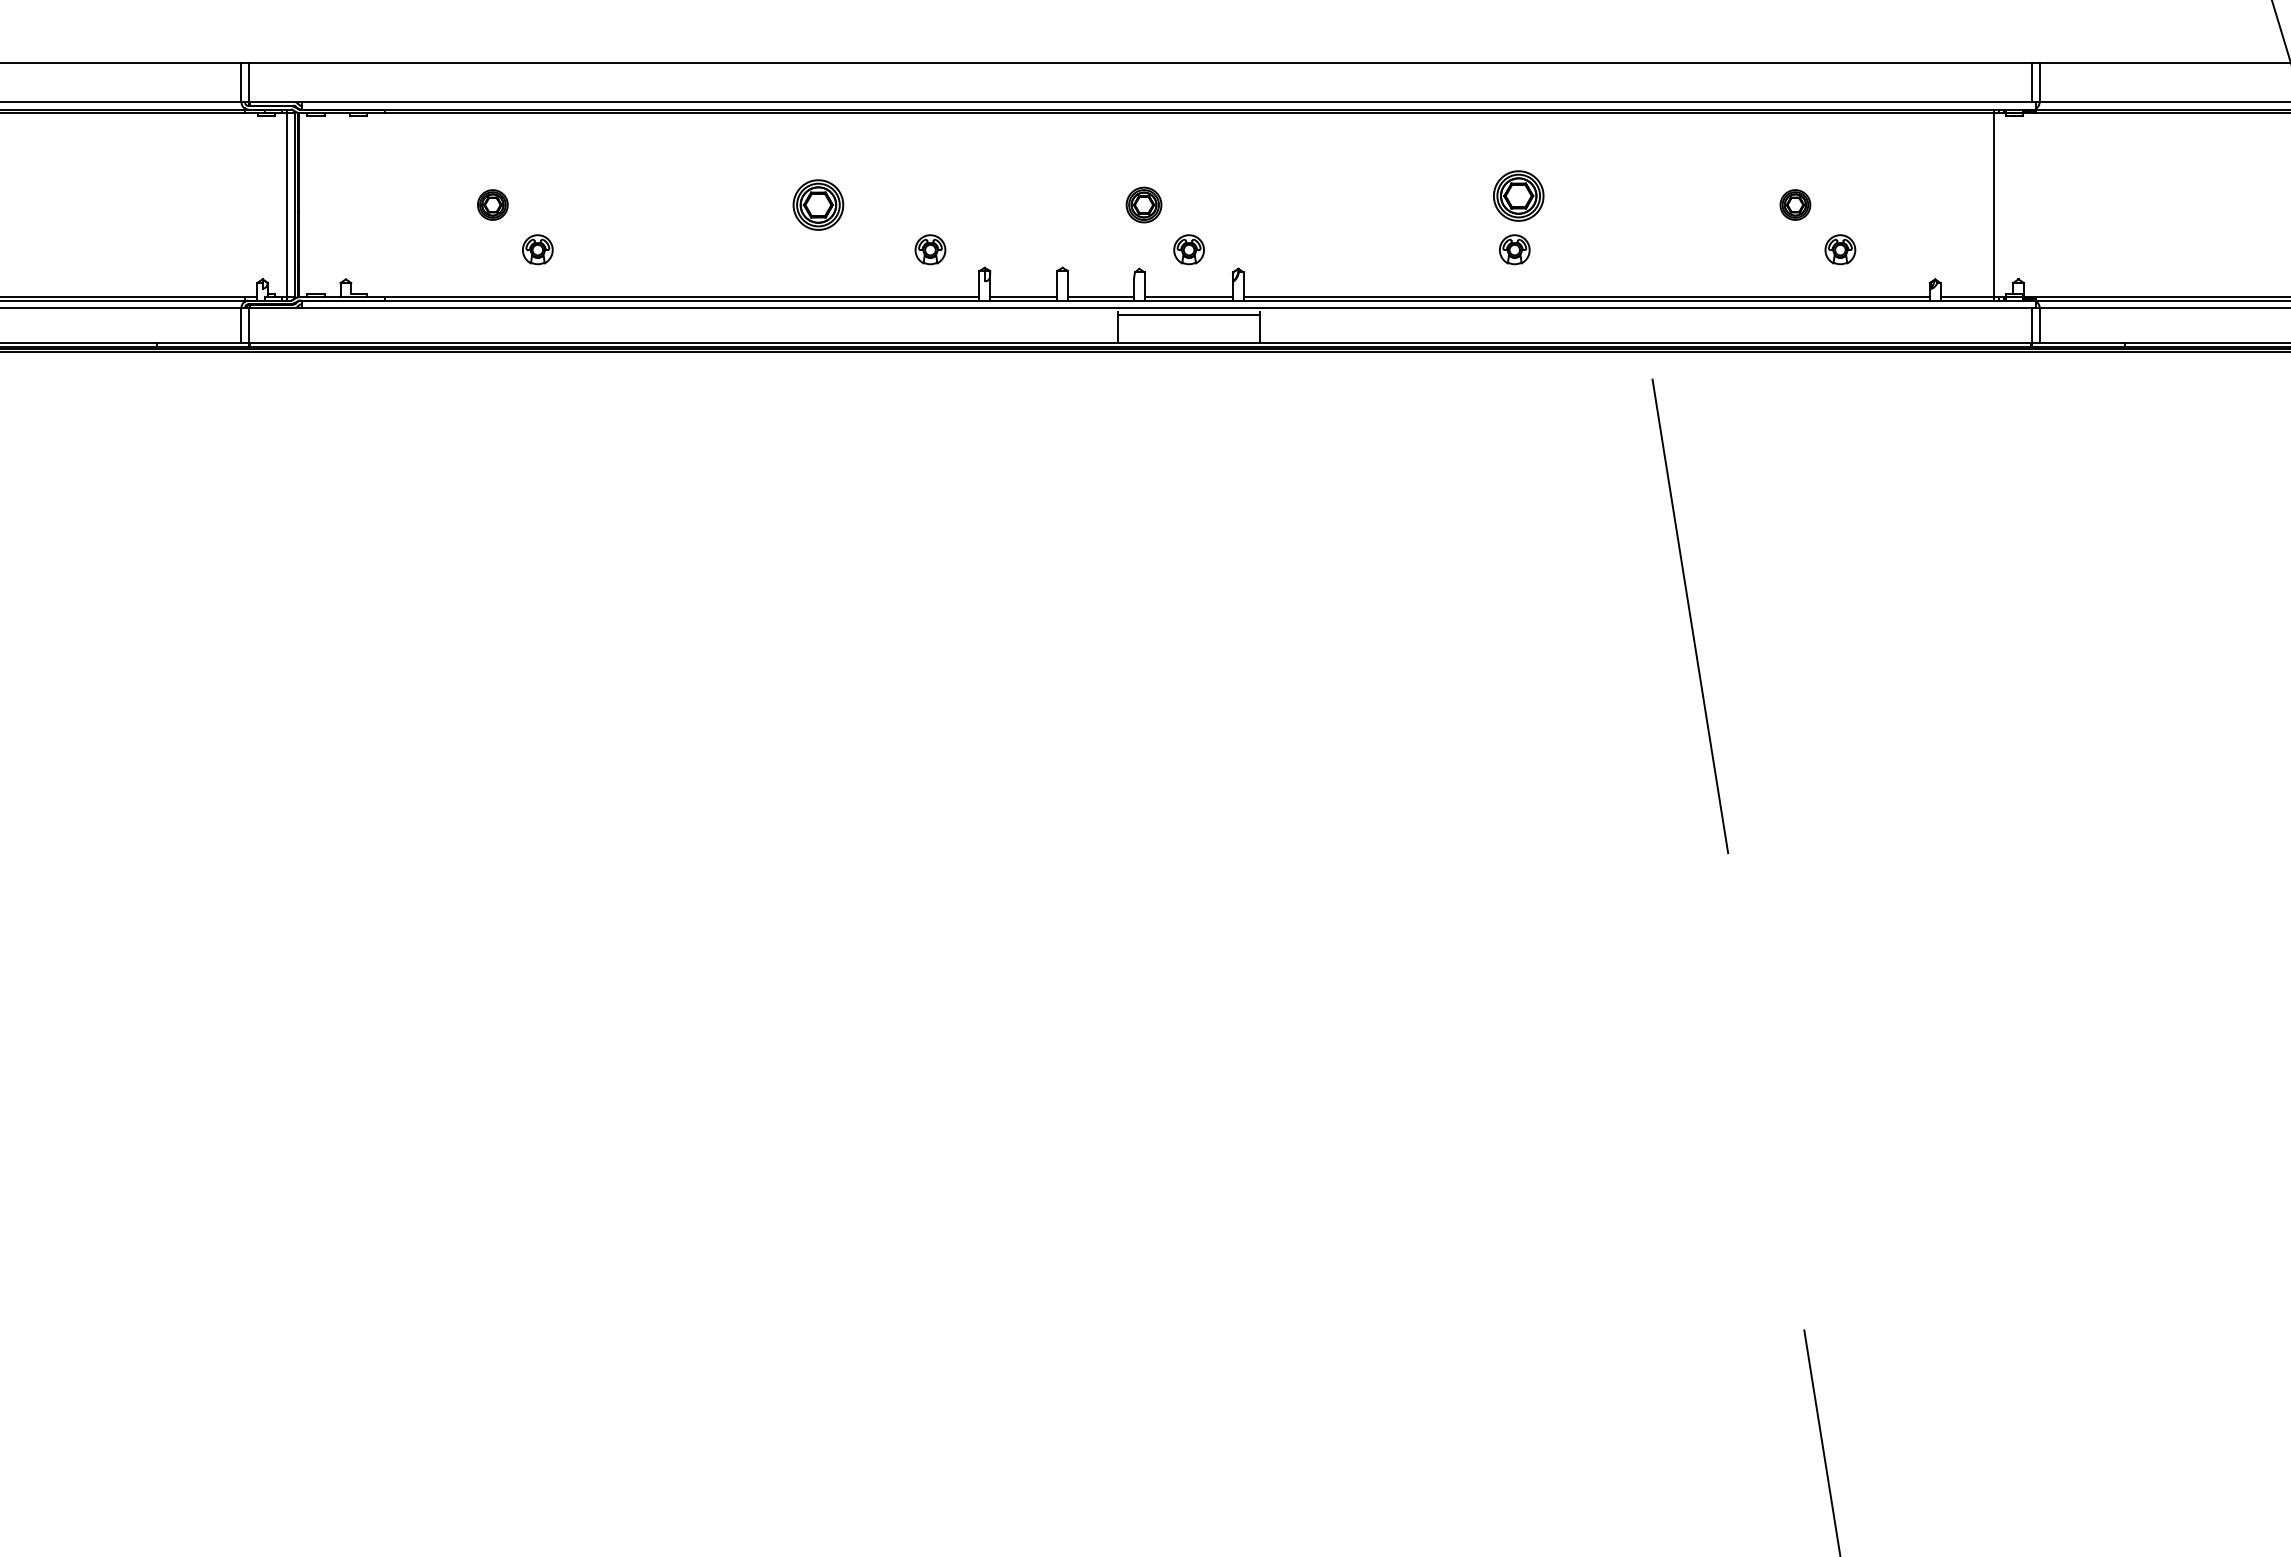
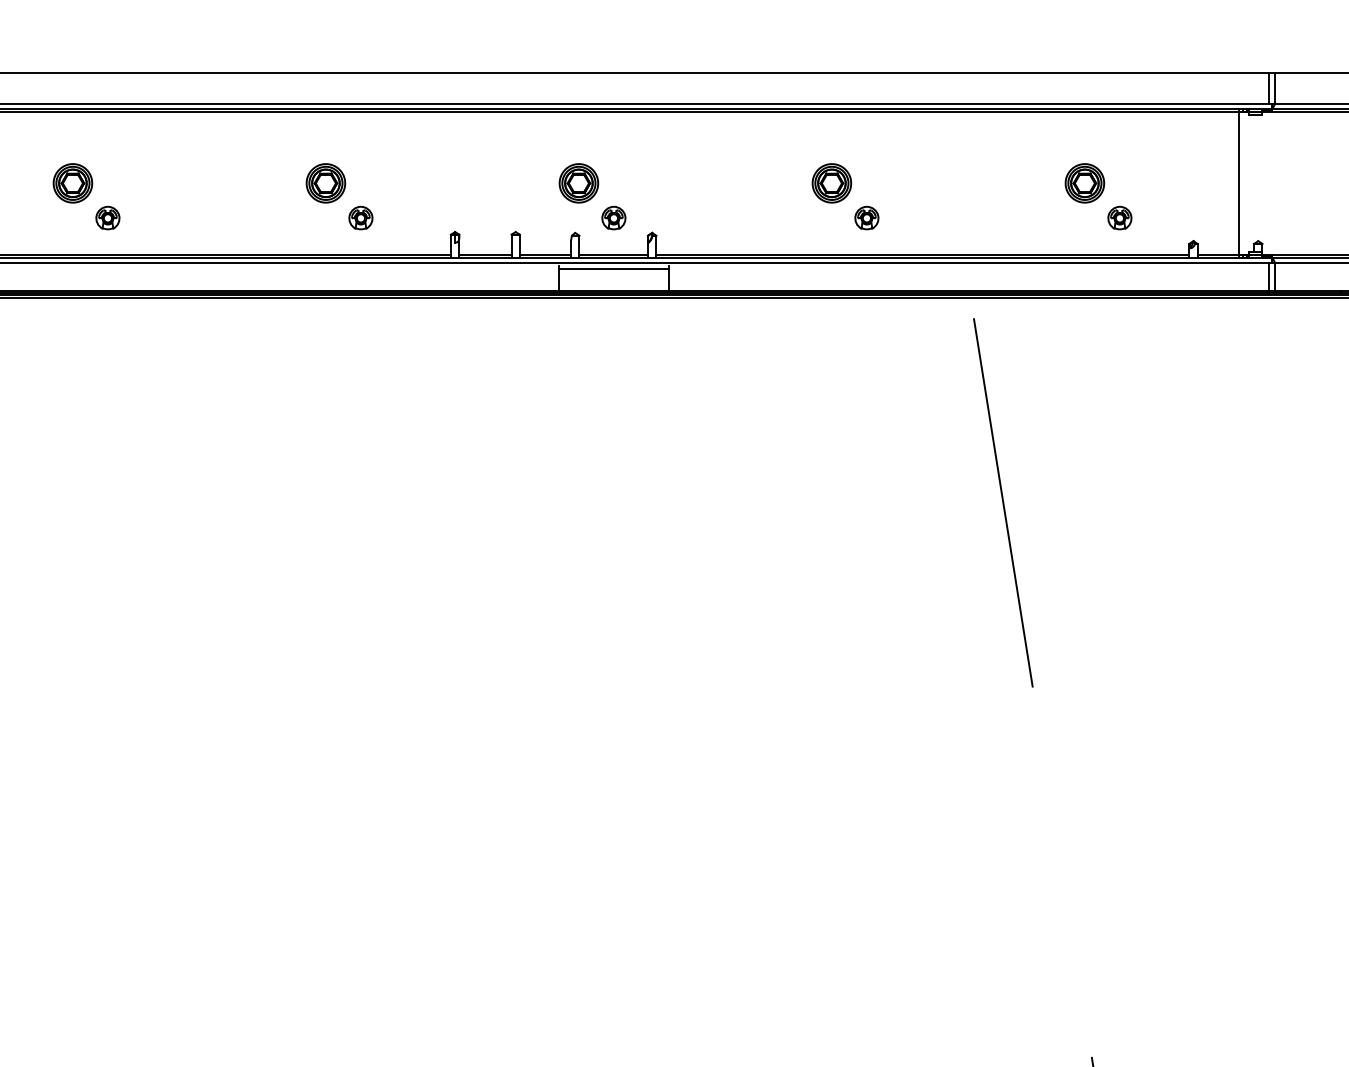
part: (1518, 195) -> (831, 182), moved
part: (492, 204) -> (72, 182), size x1.67
part: (1143, 204) -> (578, 182), size x1.43
part: (1795, 204) -> (1085, 182), size x1.67
part: (930, 249) -> (360, 217), moved

